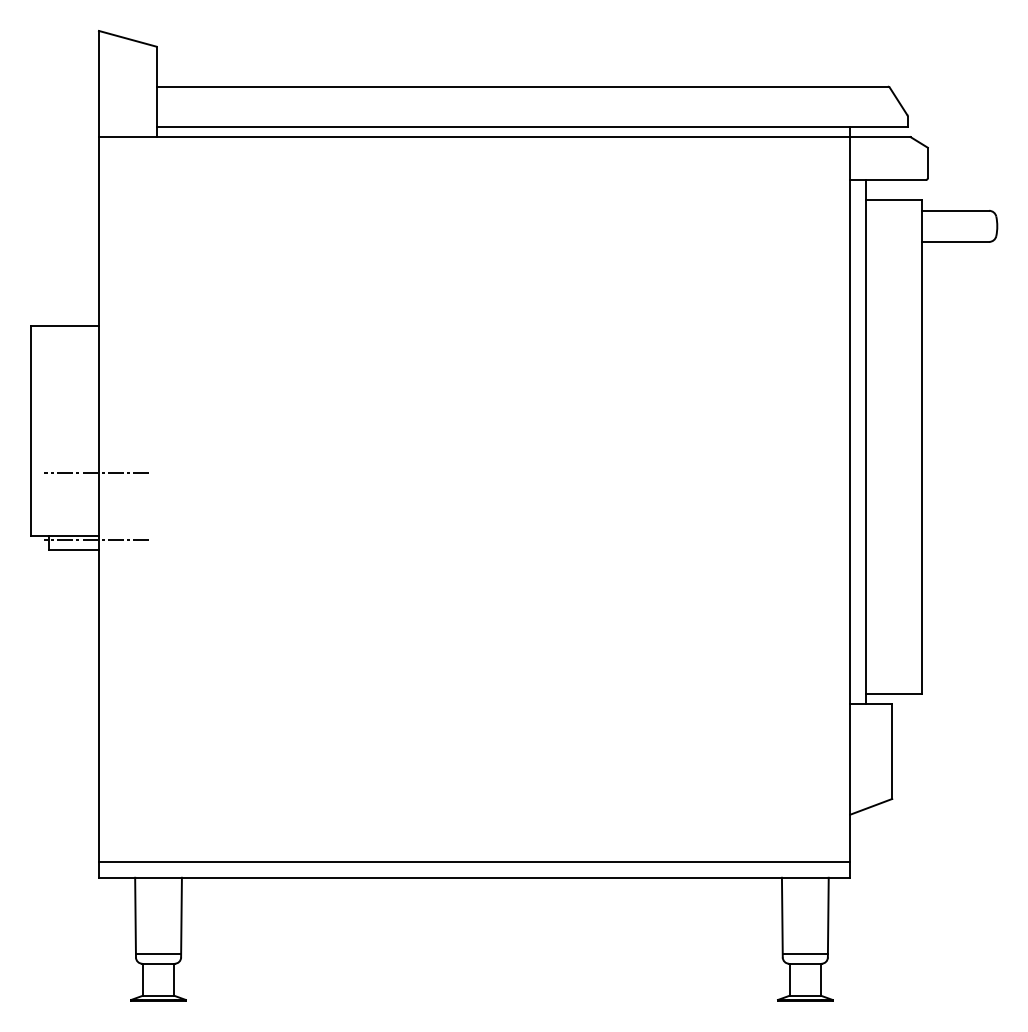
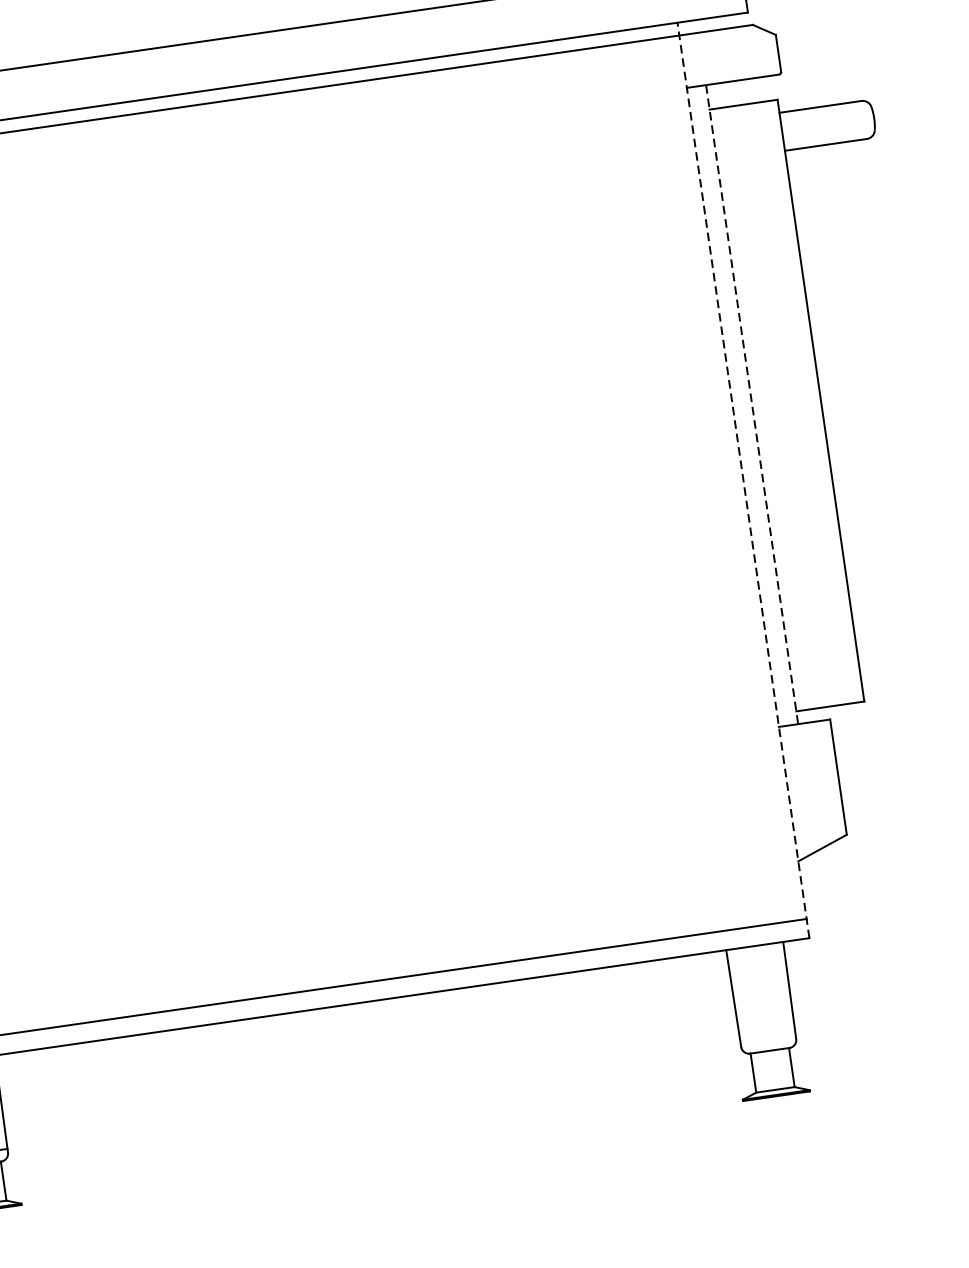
line: (865, 442) -> (751, 405), solid -> dashed
line: (850, 502) -> (743, 480), solid -> dashed
line: (804, 954) -> (767, 1039), removed

